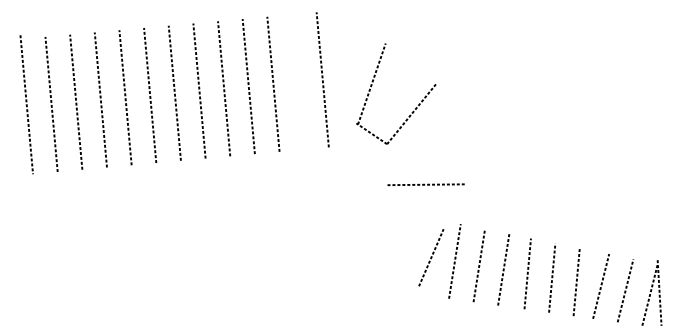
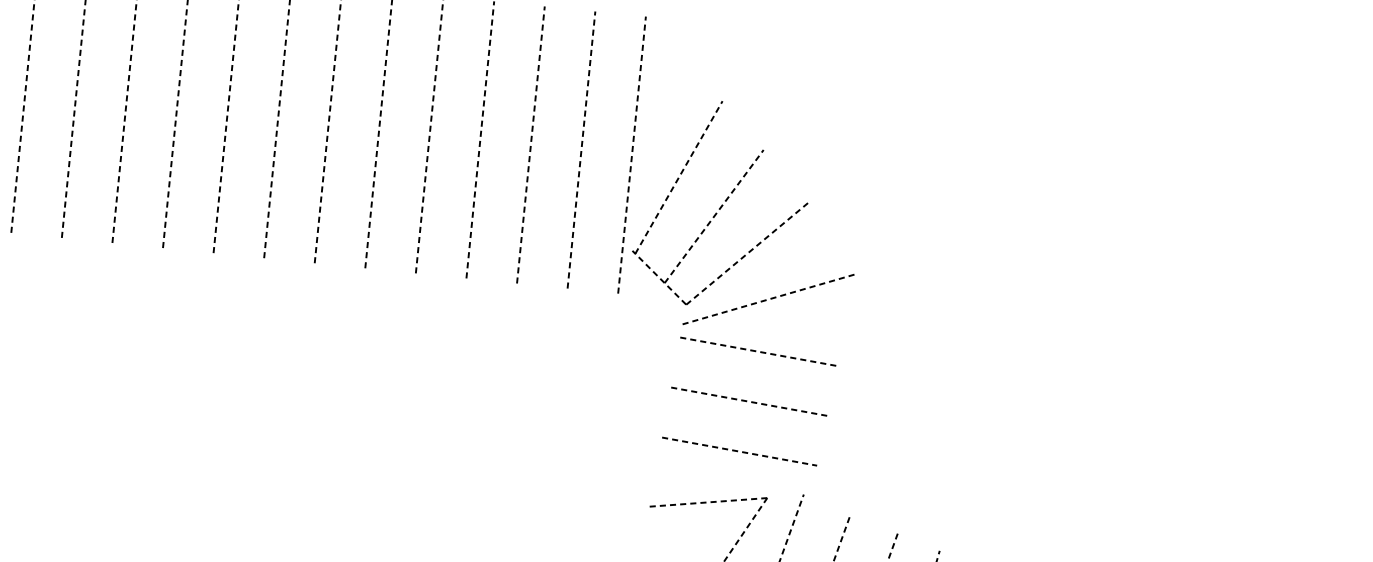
line: (347, 77) -> (632, 154), added
line: (297, 81) -> (529, 143), added
line: (391, 99) -> (712, 216), added
line: (426, 133) -> (769, 298), added
line: (425, 159) -> (757, 350), added
line: (425, 209) -> (738, 451), added
line: (415, 236) -> (707, 501), added

